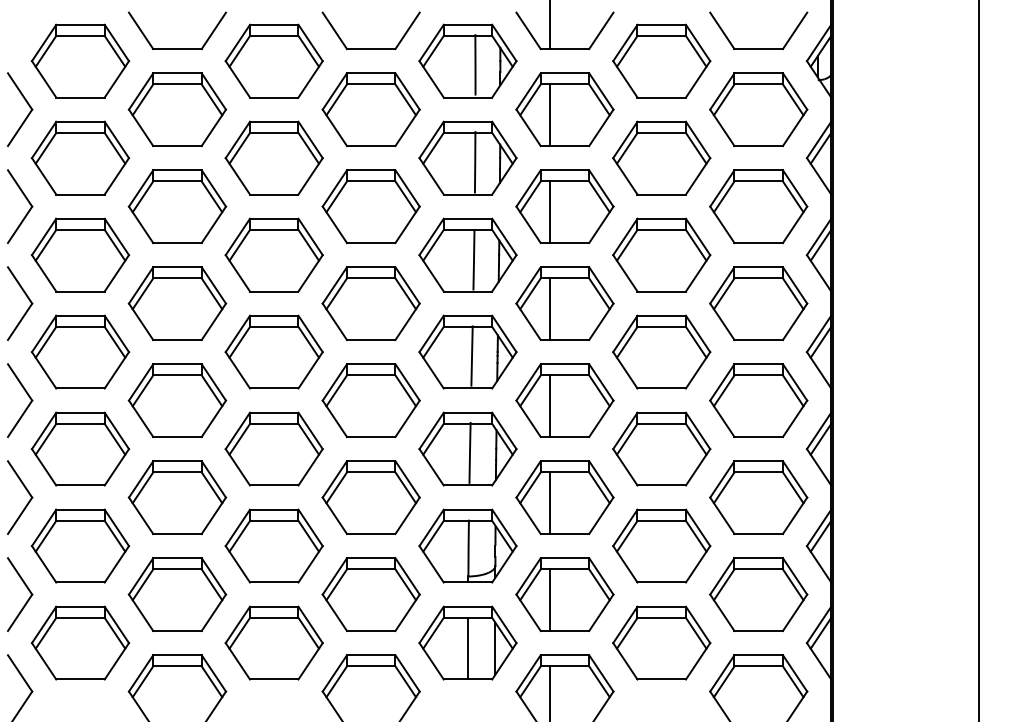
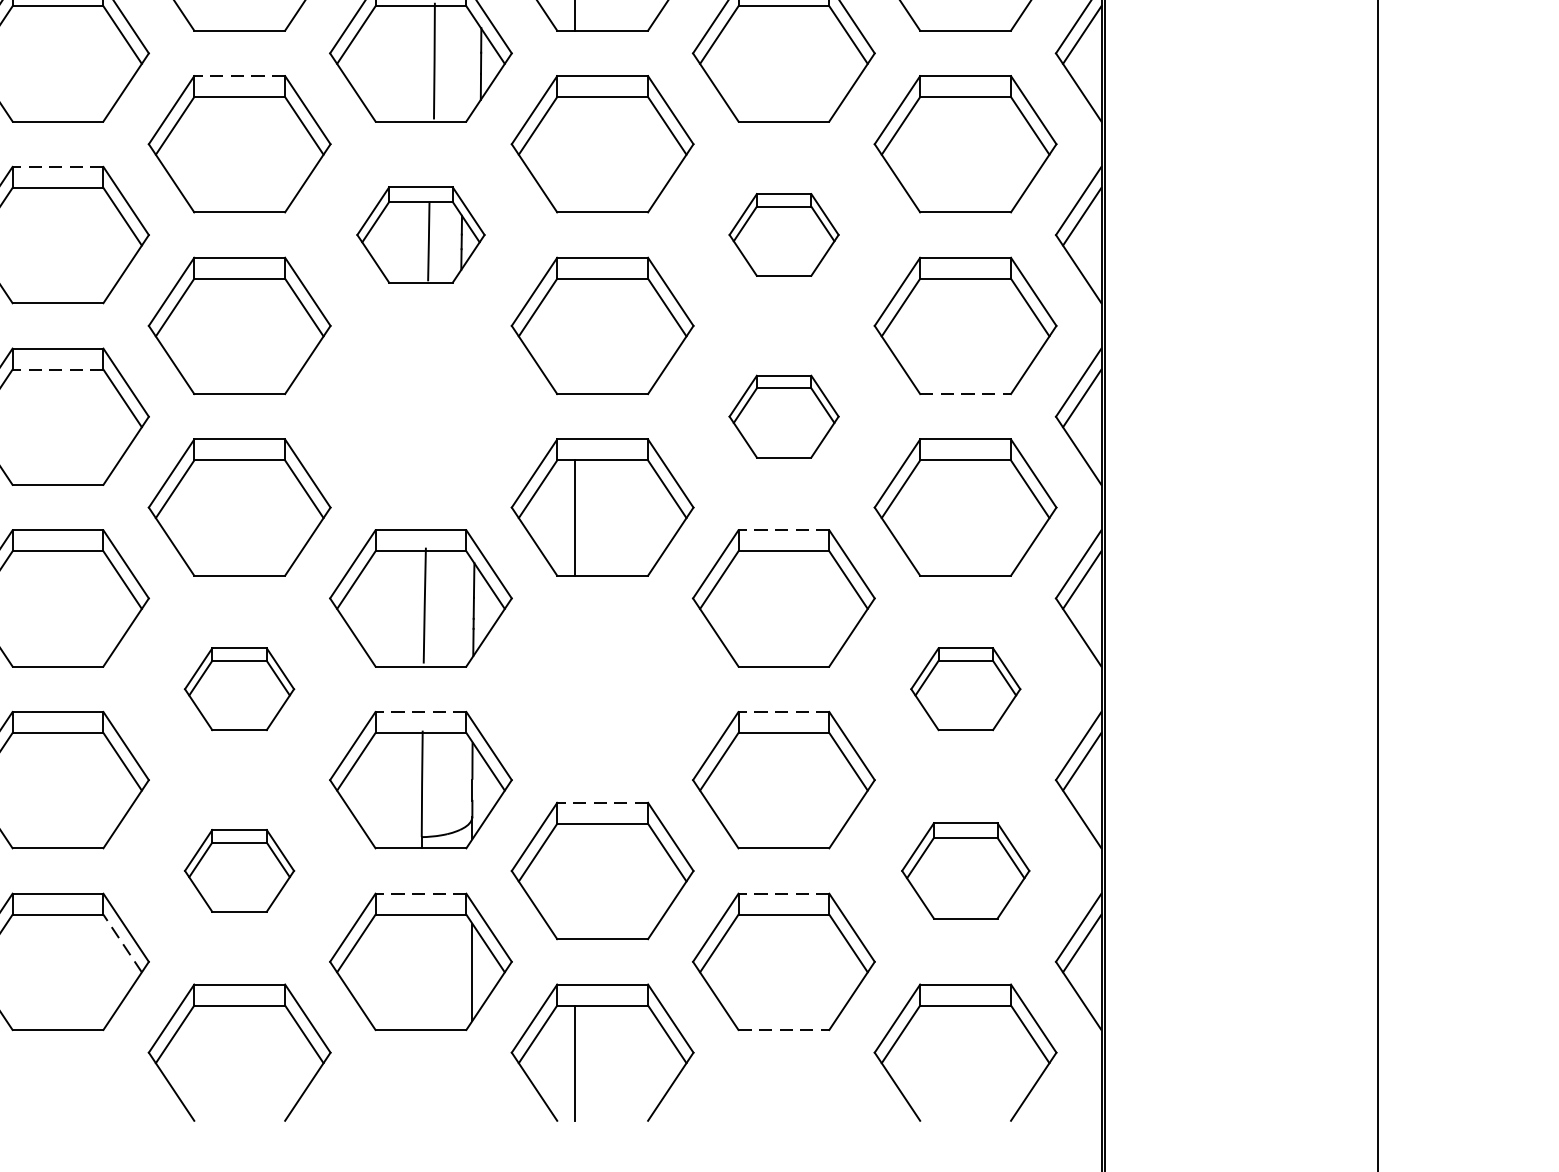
line: (370, 170) -> (238, 76), solid -> dashed
line: (549, 212) -> (573, 155), removed
line: (273, 218) -> (56, 166), solid -> dashed
part: (467, 254) -> (420, 233), size x0.7
part: (661, 254) -> (783, 233), size x0.6
line: (549, 309) -> (573, 336), removed
line: (273, 326) -> (56, 368), solid -> dashed
line: (759, 340) -> (967, 394), solid -> dashed
part: (467, 351) -> (420, 415), removed
part: (661, 351) -> (783, 415), size x0.6
line: (661, 412) -> (783, 529), solid -> dashed
part: (370, 497) -> (238, 689), size x0.6
part: (564, 497) -> (601, 689), removed
part: (758, 497) -> (965, 689), size x0.6
line: (467, 509) -> (420, 711), solid -> dashed
line: (661, 509) -> (783, 711), solid -> dashed
line: (564, 558) -> (601, 803), solid -> dashed
part: (370, 594) -> (238, 870), size x0.6
part: (758, 594) -> (965, 870), size x0.7
line: (549, 599) -> (573, 880), removed
line: (467, 606) -> (420, 893), solid -> dashed
line: (661, 606) -> (783, 893), solid -> dashed
line: (308, 632) -> (122, 941), solid -> dashed
line: (468, 648) -> (421, 971), removed
line: (662, 679) -> (785, 1030), solid -> dashed

